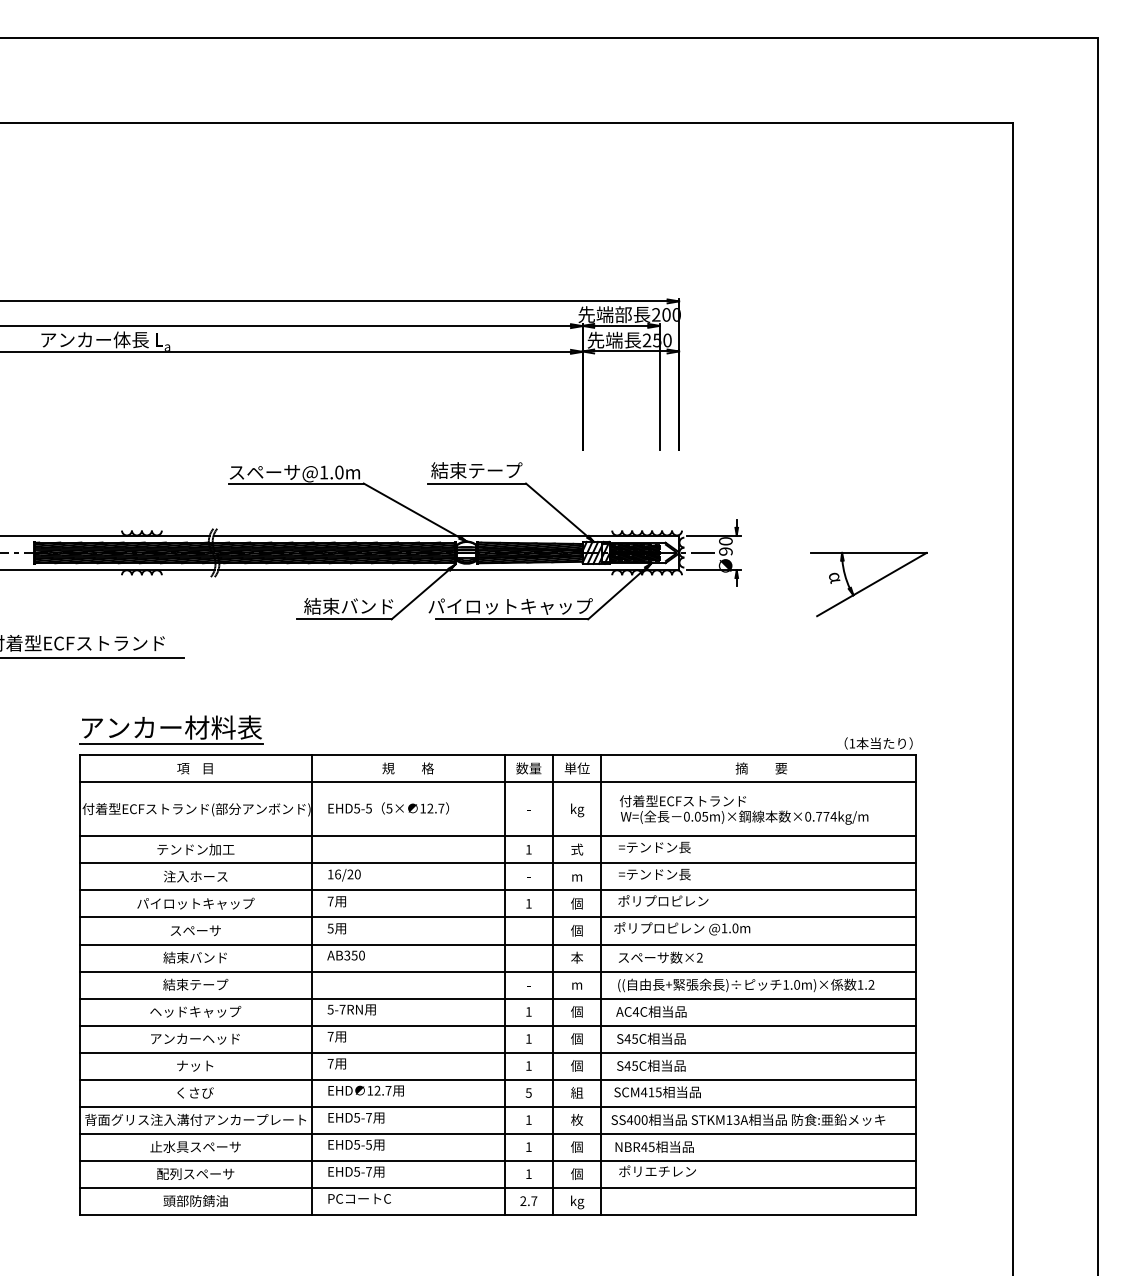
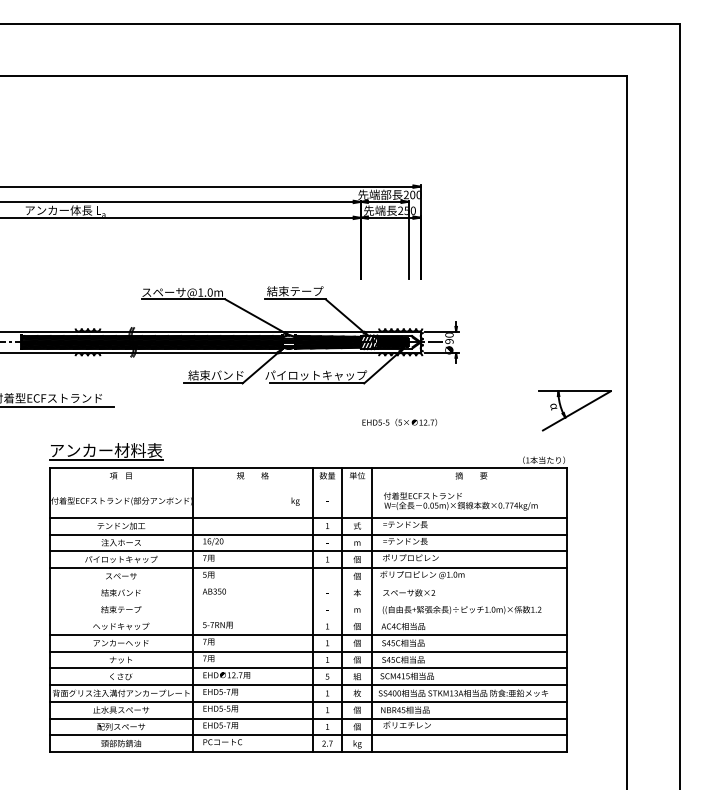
part: (868, 583) -> (574, 410), moved
line: (498, 782) -> (308, 484), removed
text: (388, 808) -> (399, 422), moved
text: (577, 810) -> (295, 501), moved
line: (498, 944) -> (308, 584), removed
line: (498, 971) -> (308, 601), removed
line: (498, 999) -> (308, 618), removed

